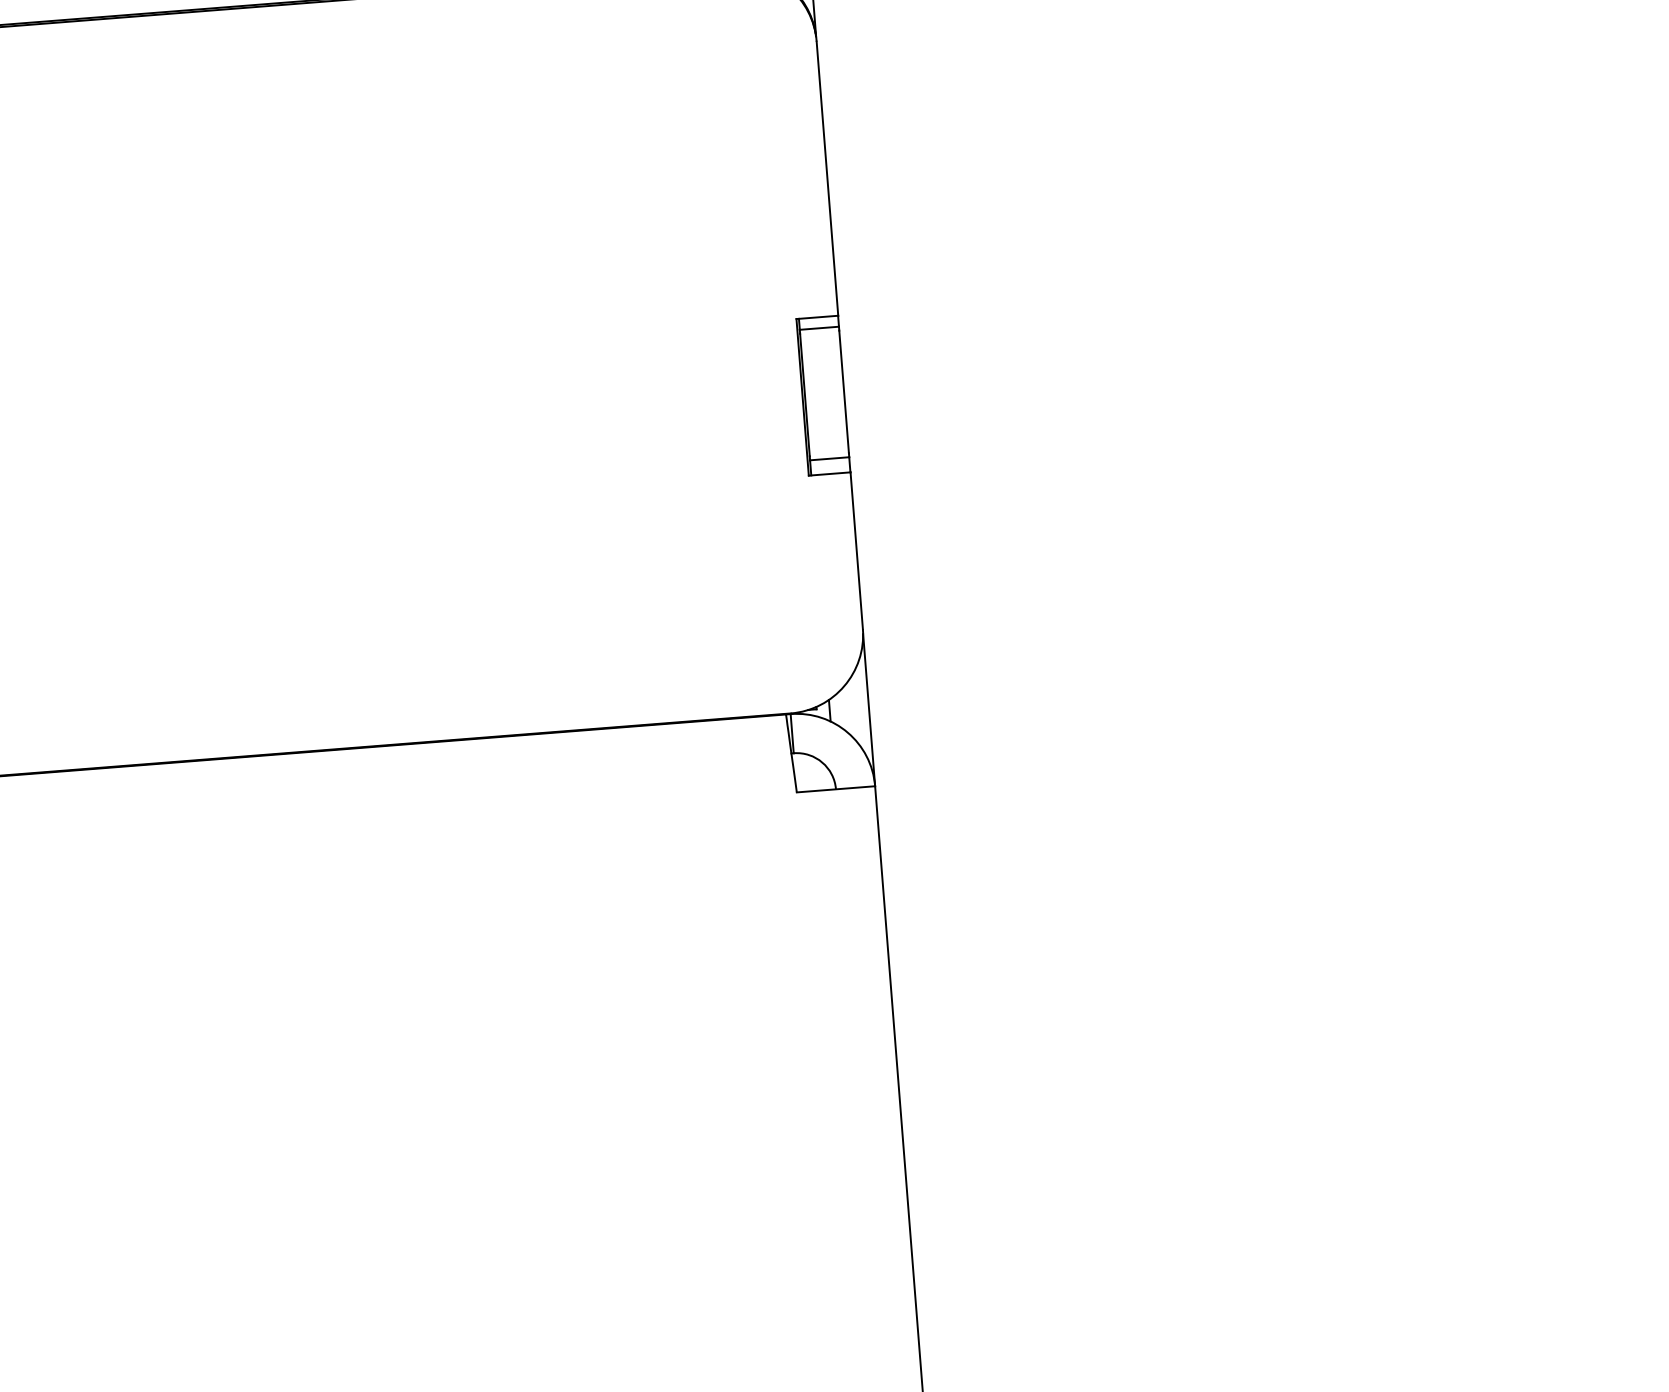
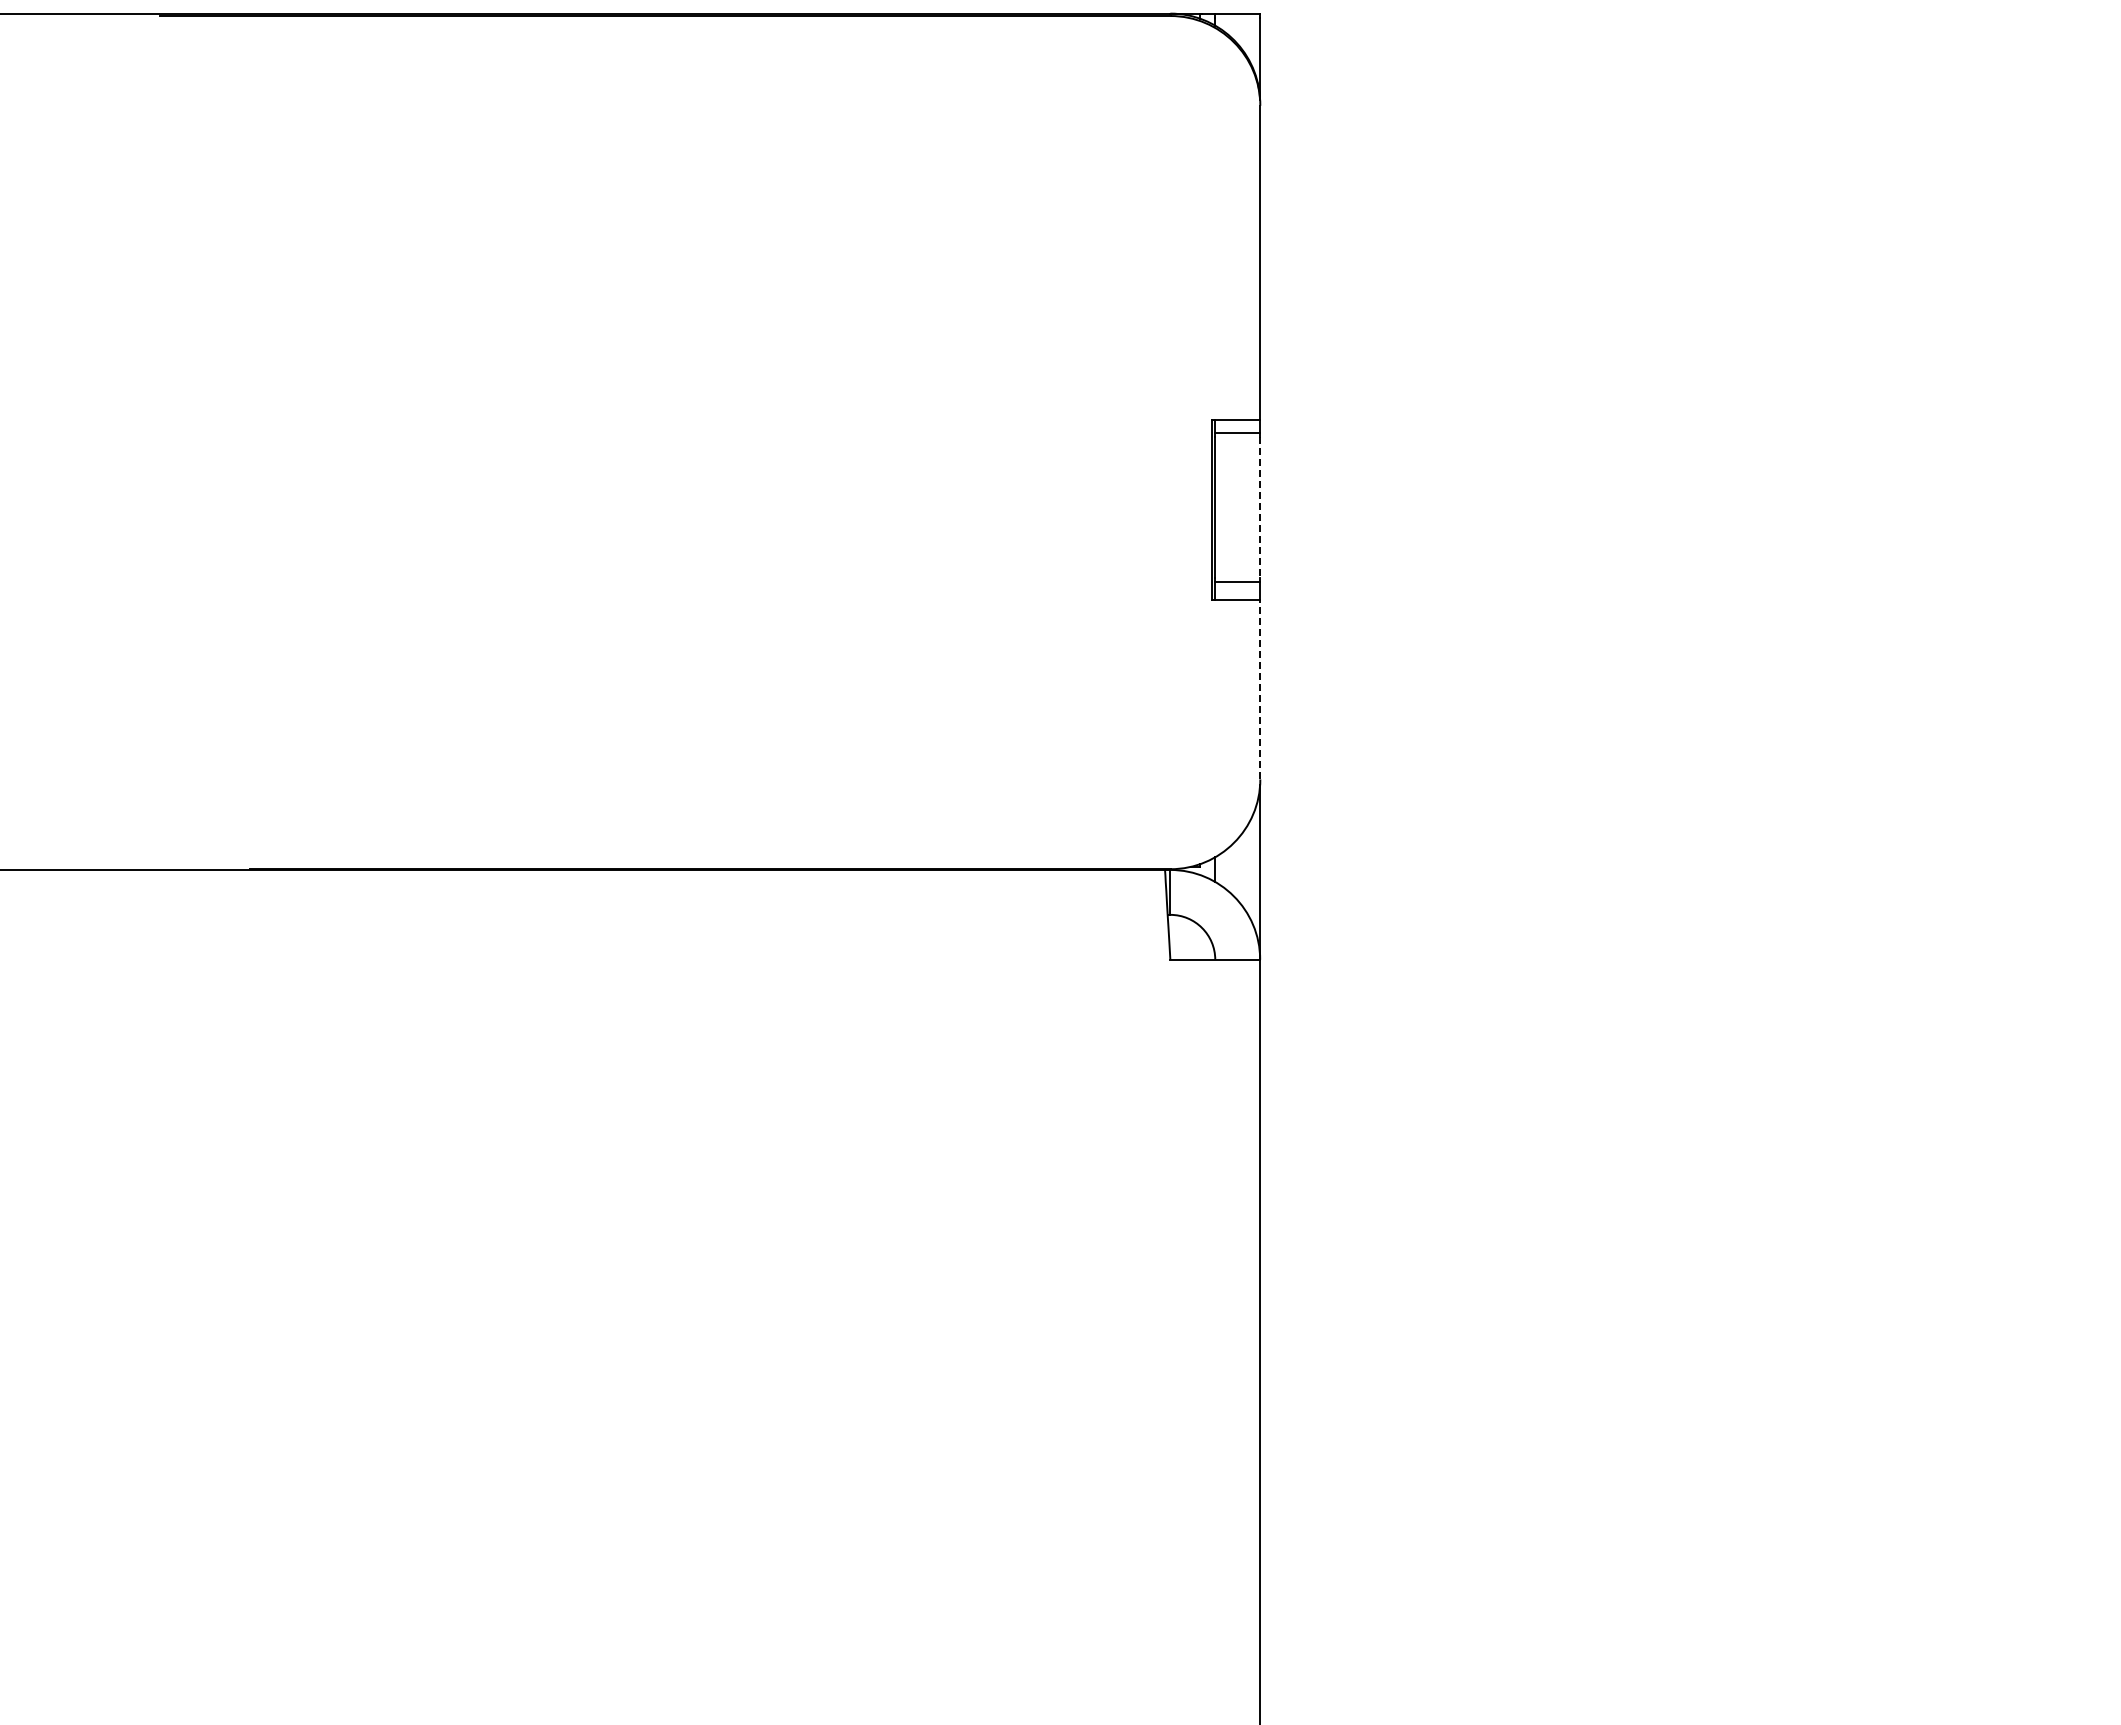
line: (844, 392) -> (1260, 508), solid -> dashed
line: (856, 550) -> (1260, 689), solid -> dashed

